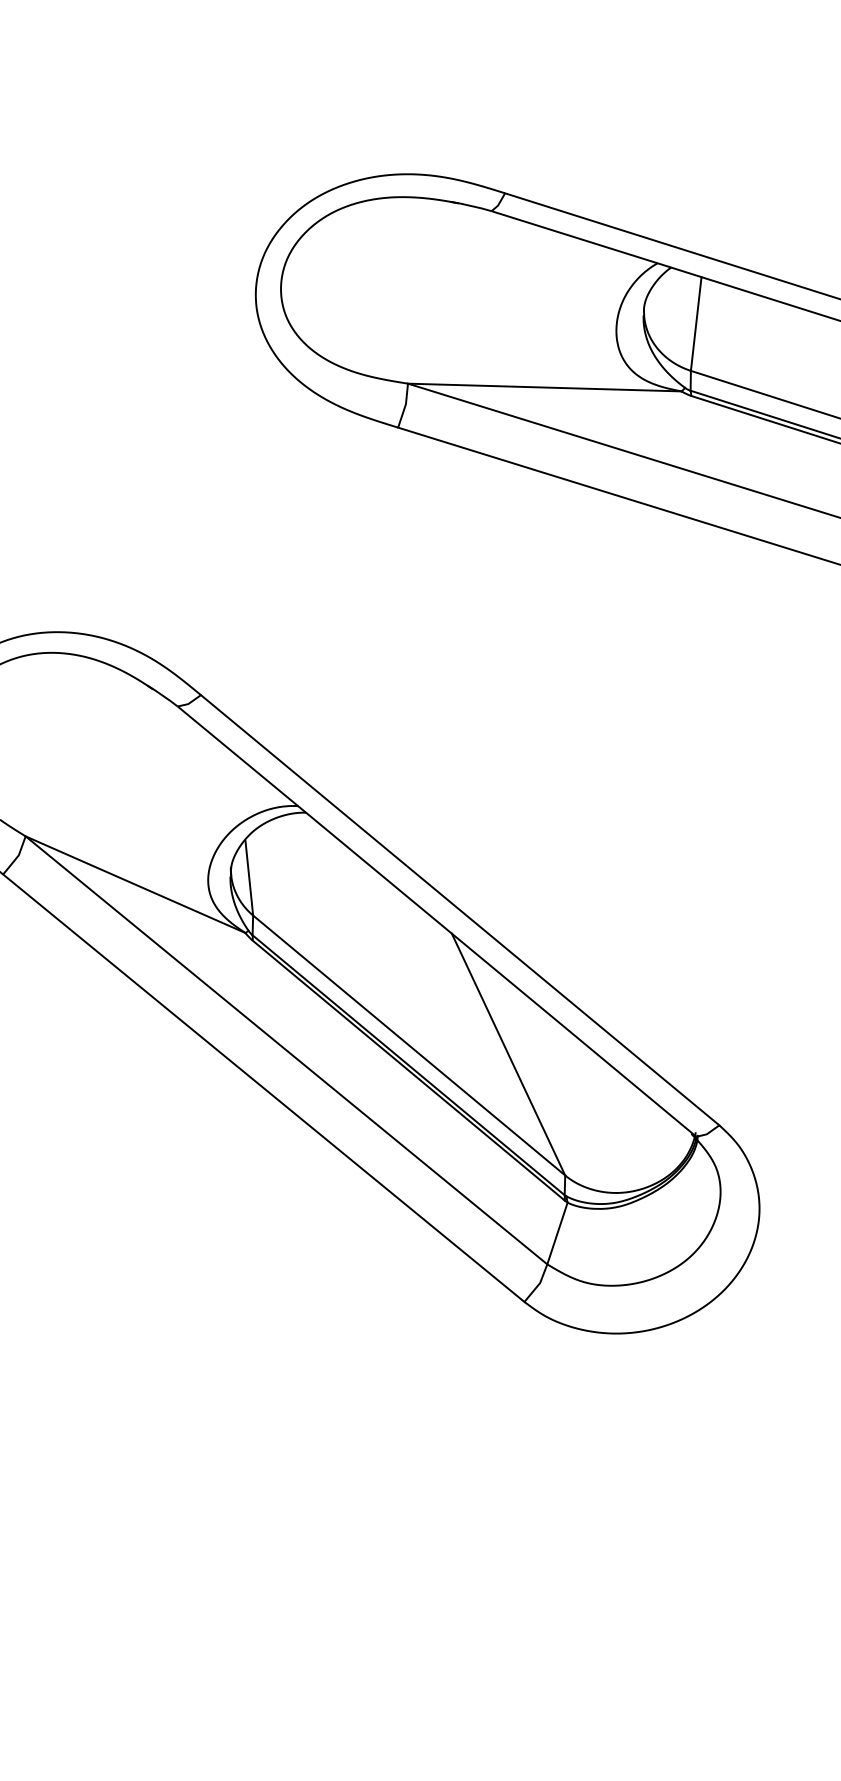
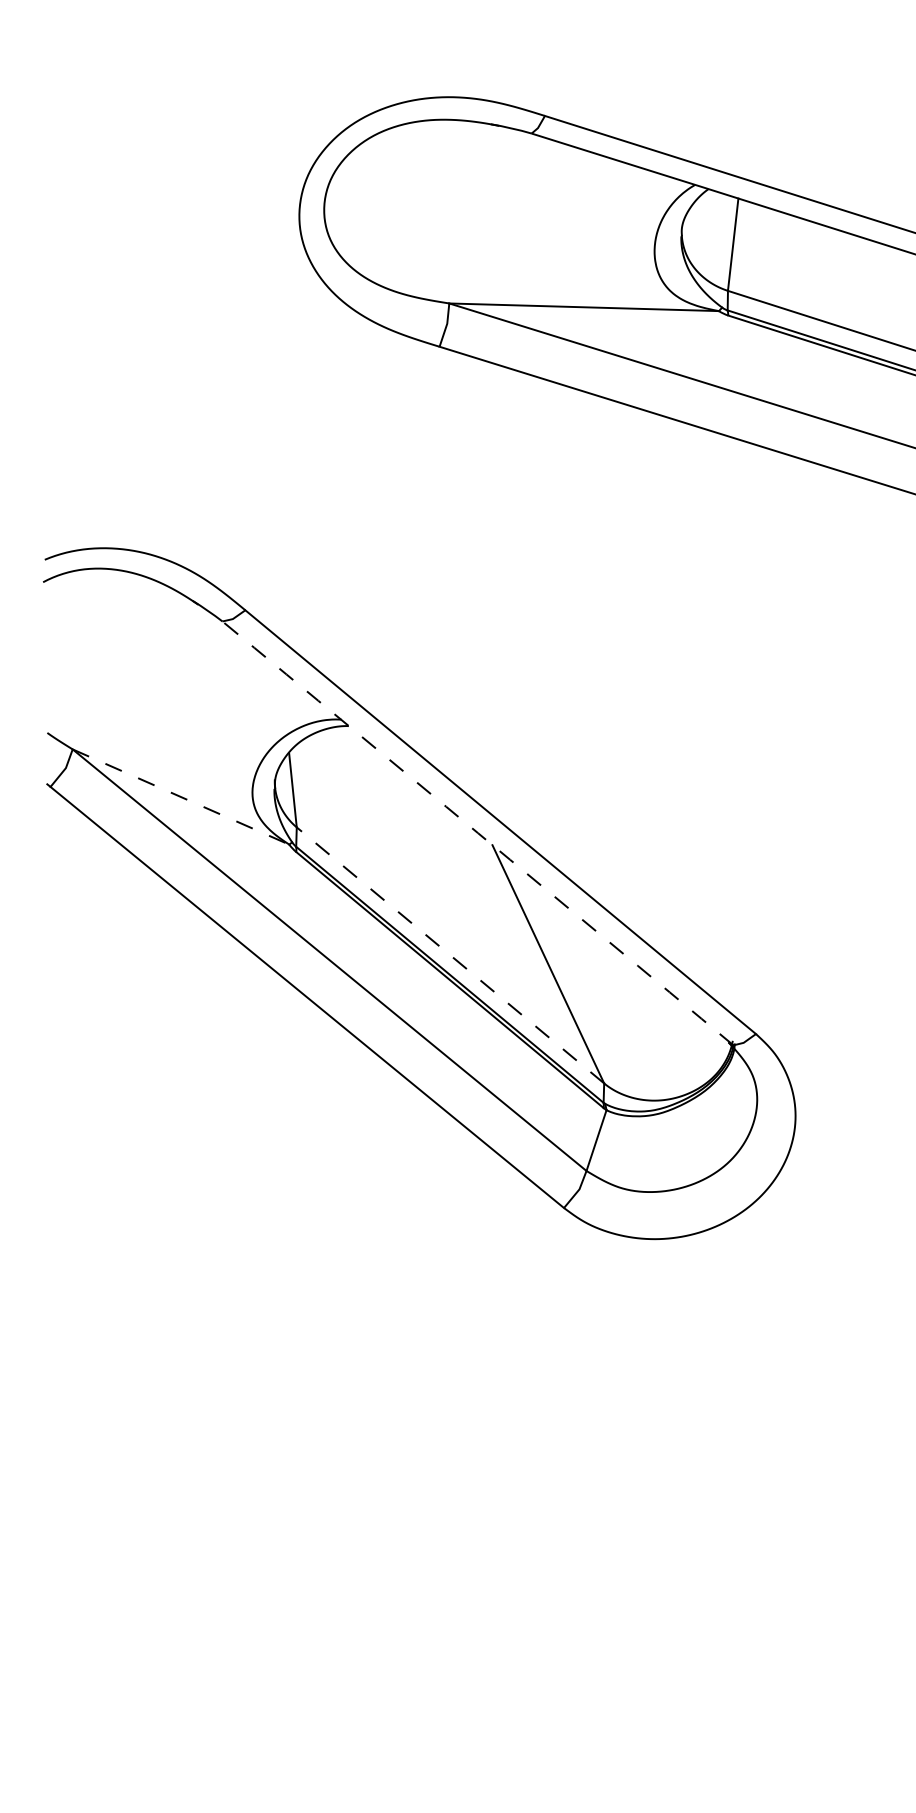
line: (136, 885) -> (181, 797), solid -> dashed
arc: (437, 921) -> (478, 833), solid -> dashed
line: (409, 1045) -> (450, 955), solid -> dashed

